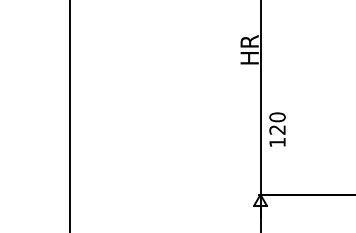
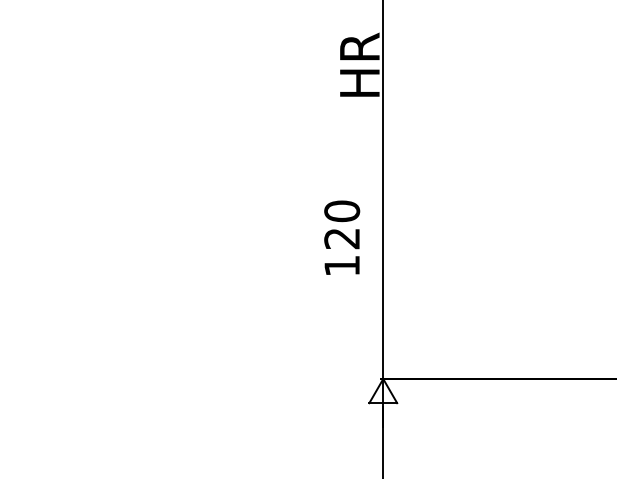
text: (277, 129) -> (342, 237), moved

